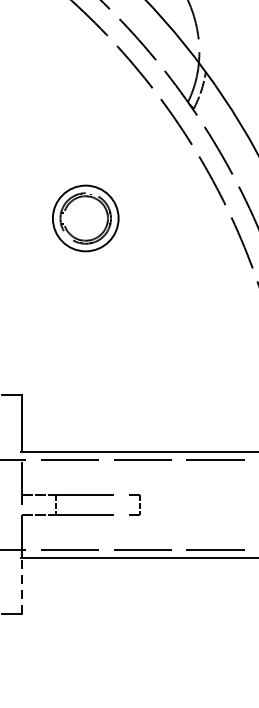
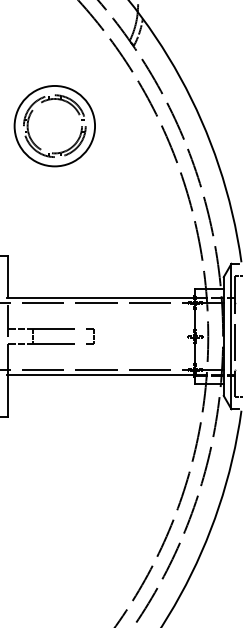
part: (85, 218) -> (54, 126), size x1.67
line: (21, 586) -> (7, 396), dashed -> solid

